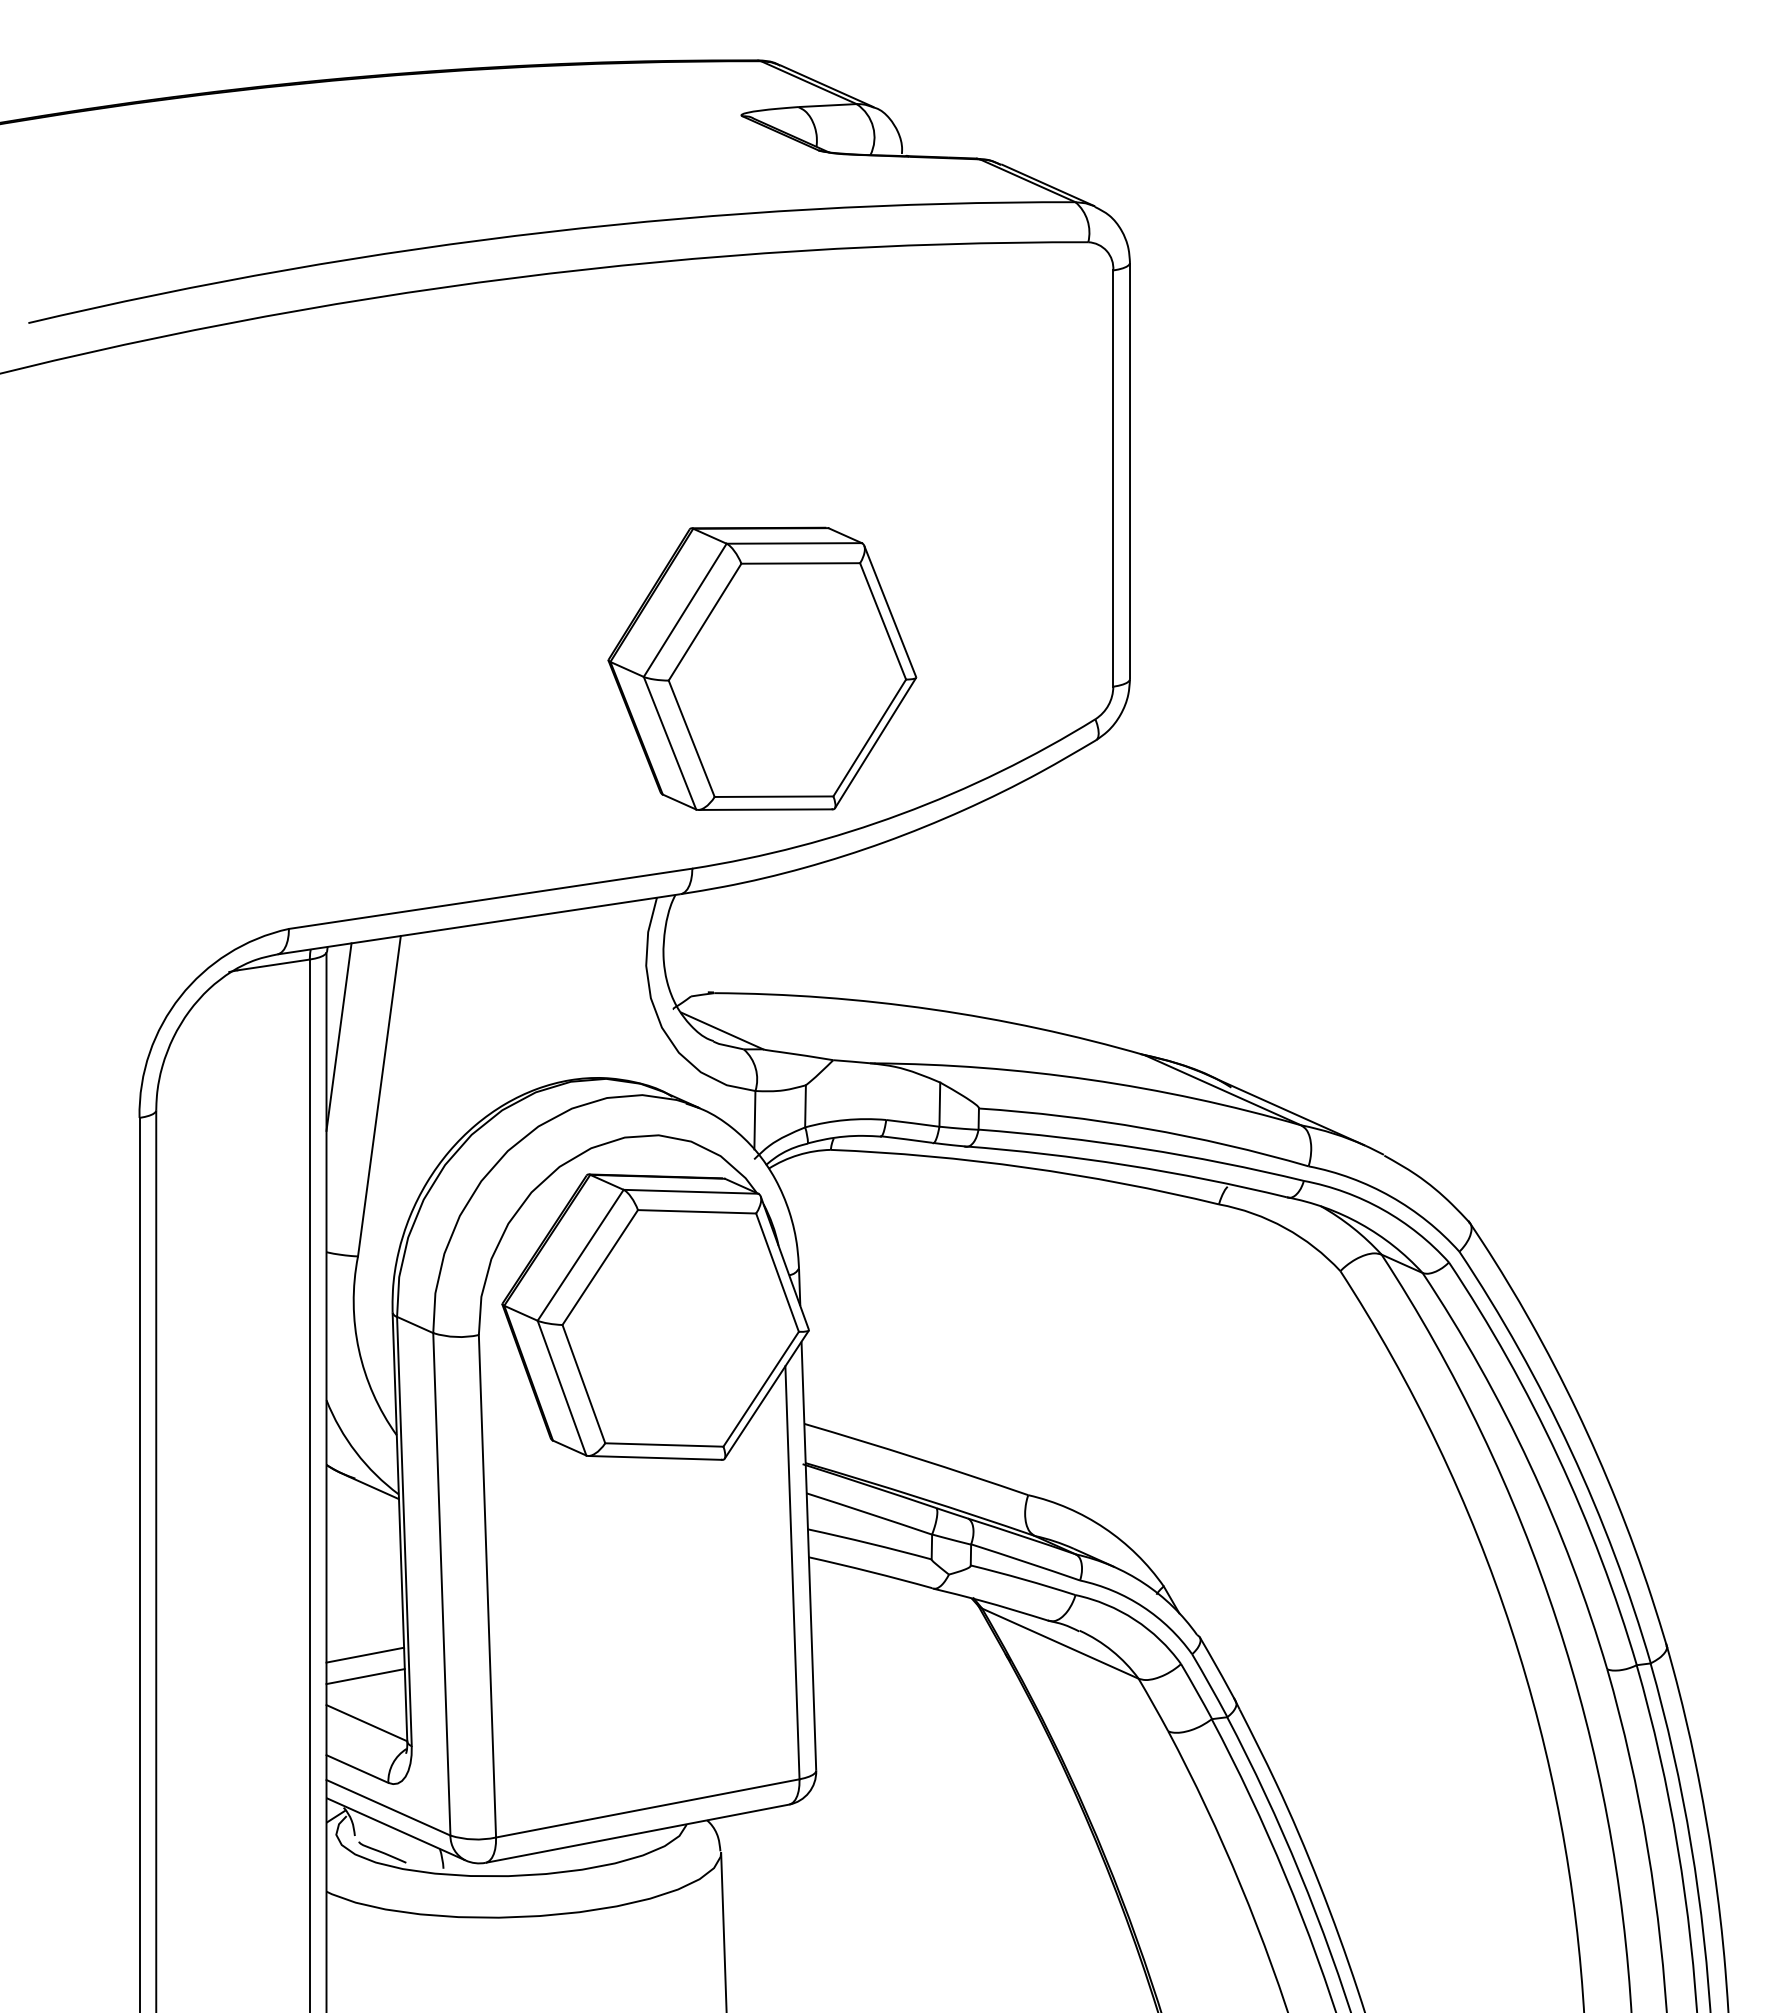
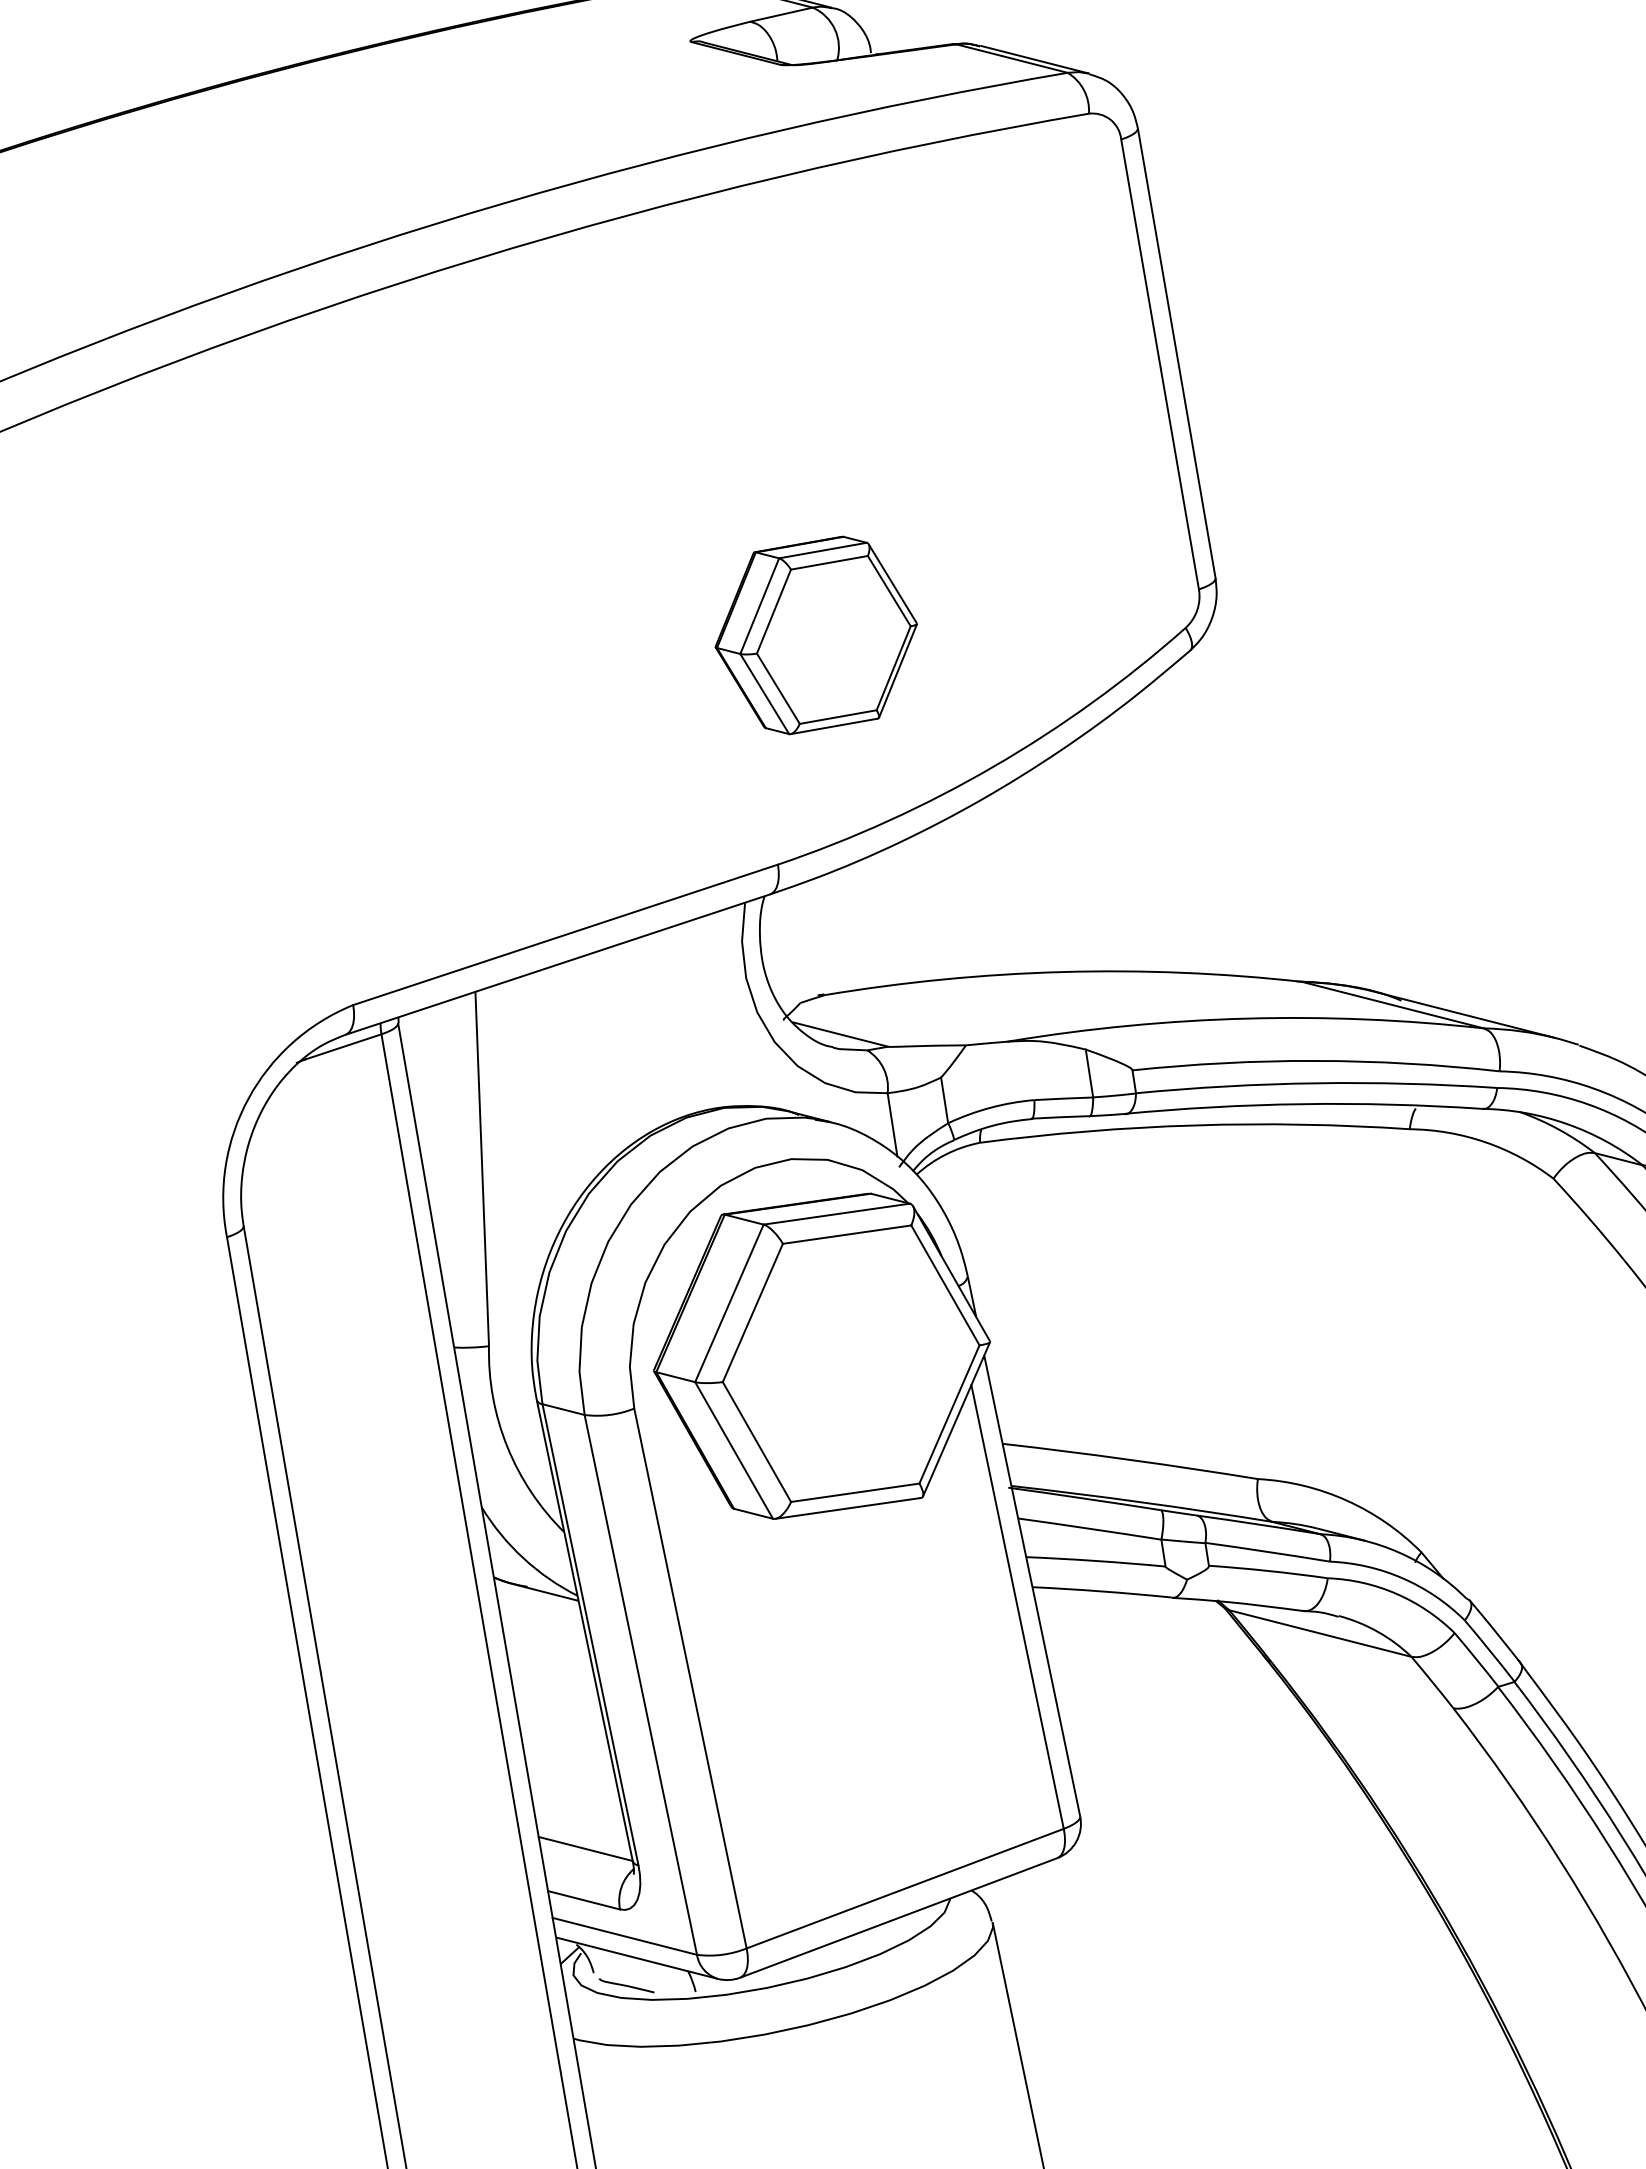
part: (762, 668) -> (816, 635), size x0.6
line: (338, 1036) -> (426, 1112), removed
line: (365, 1654) -> (571, 1775), removed
line: (365, 1676) -> (575, 1798), removed

